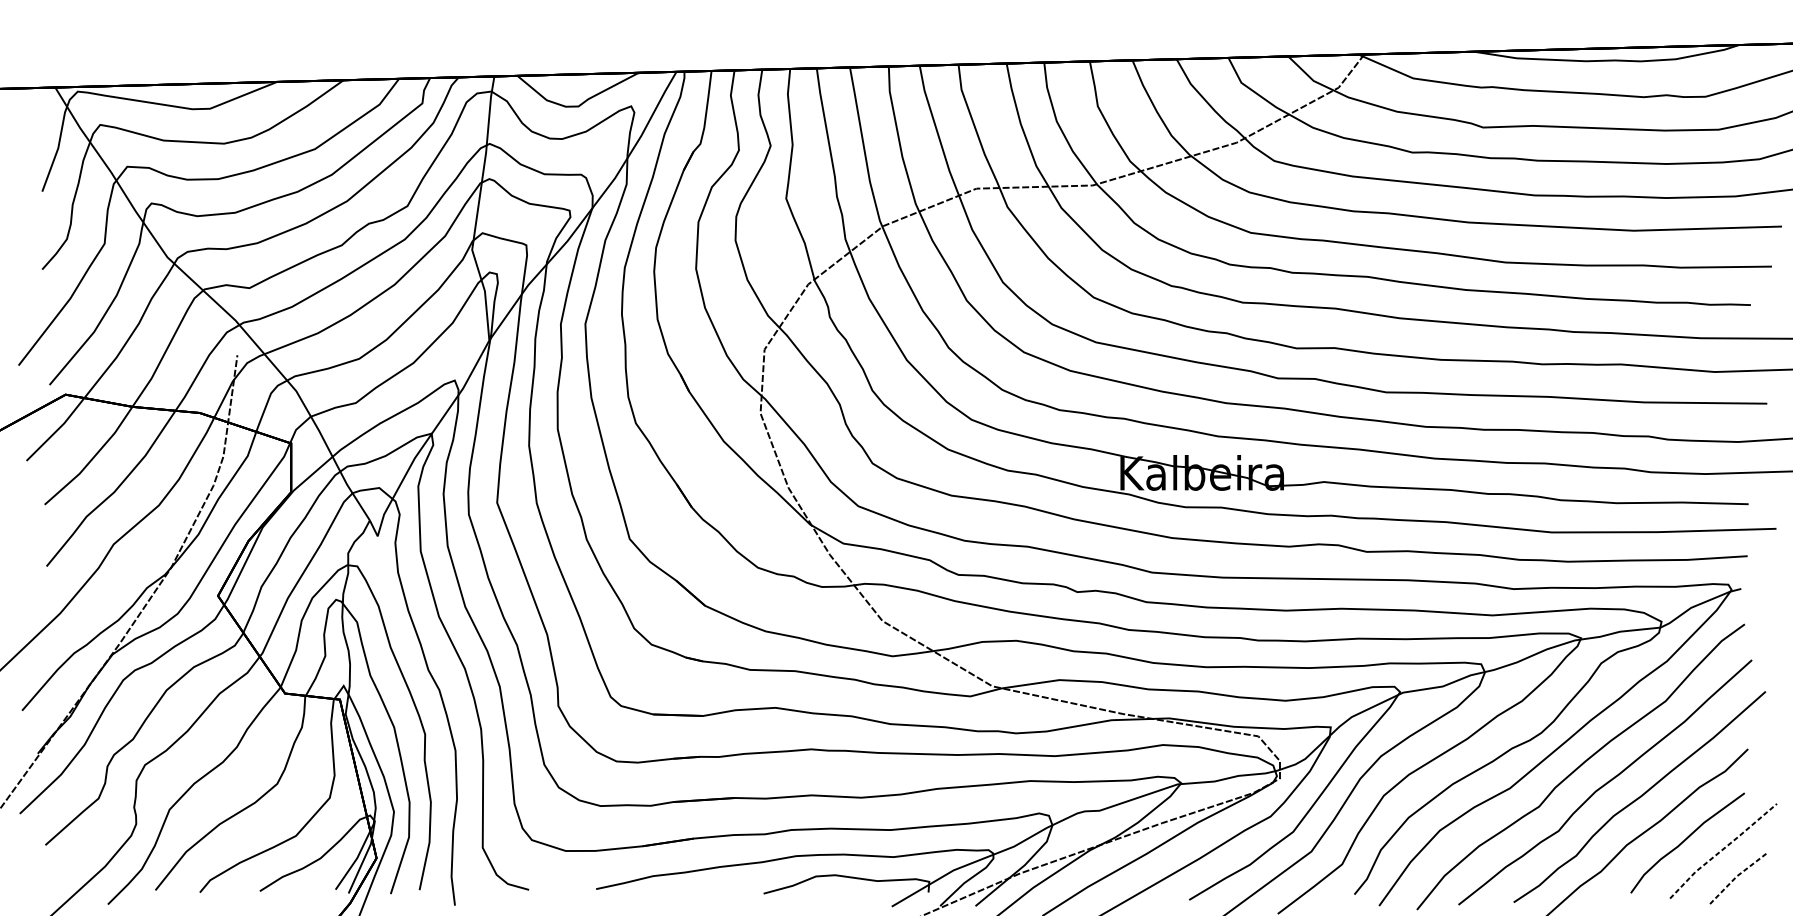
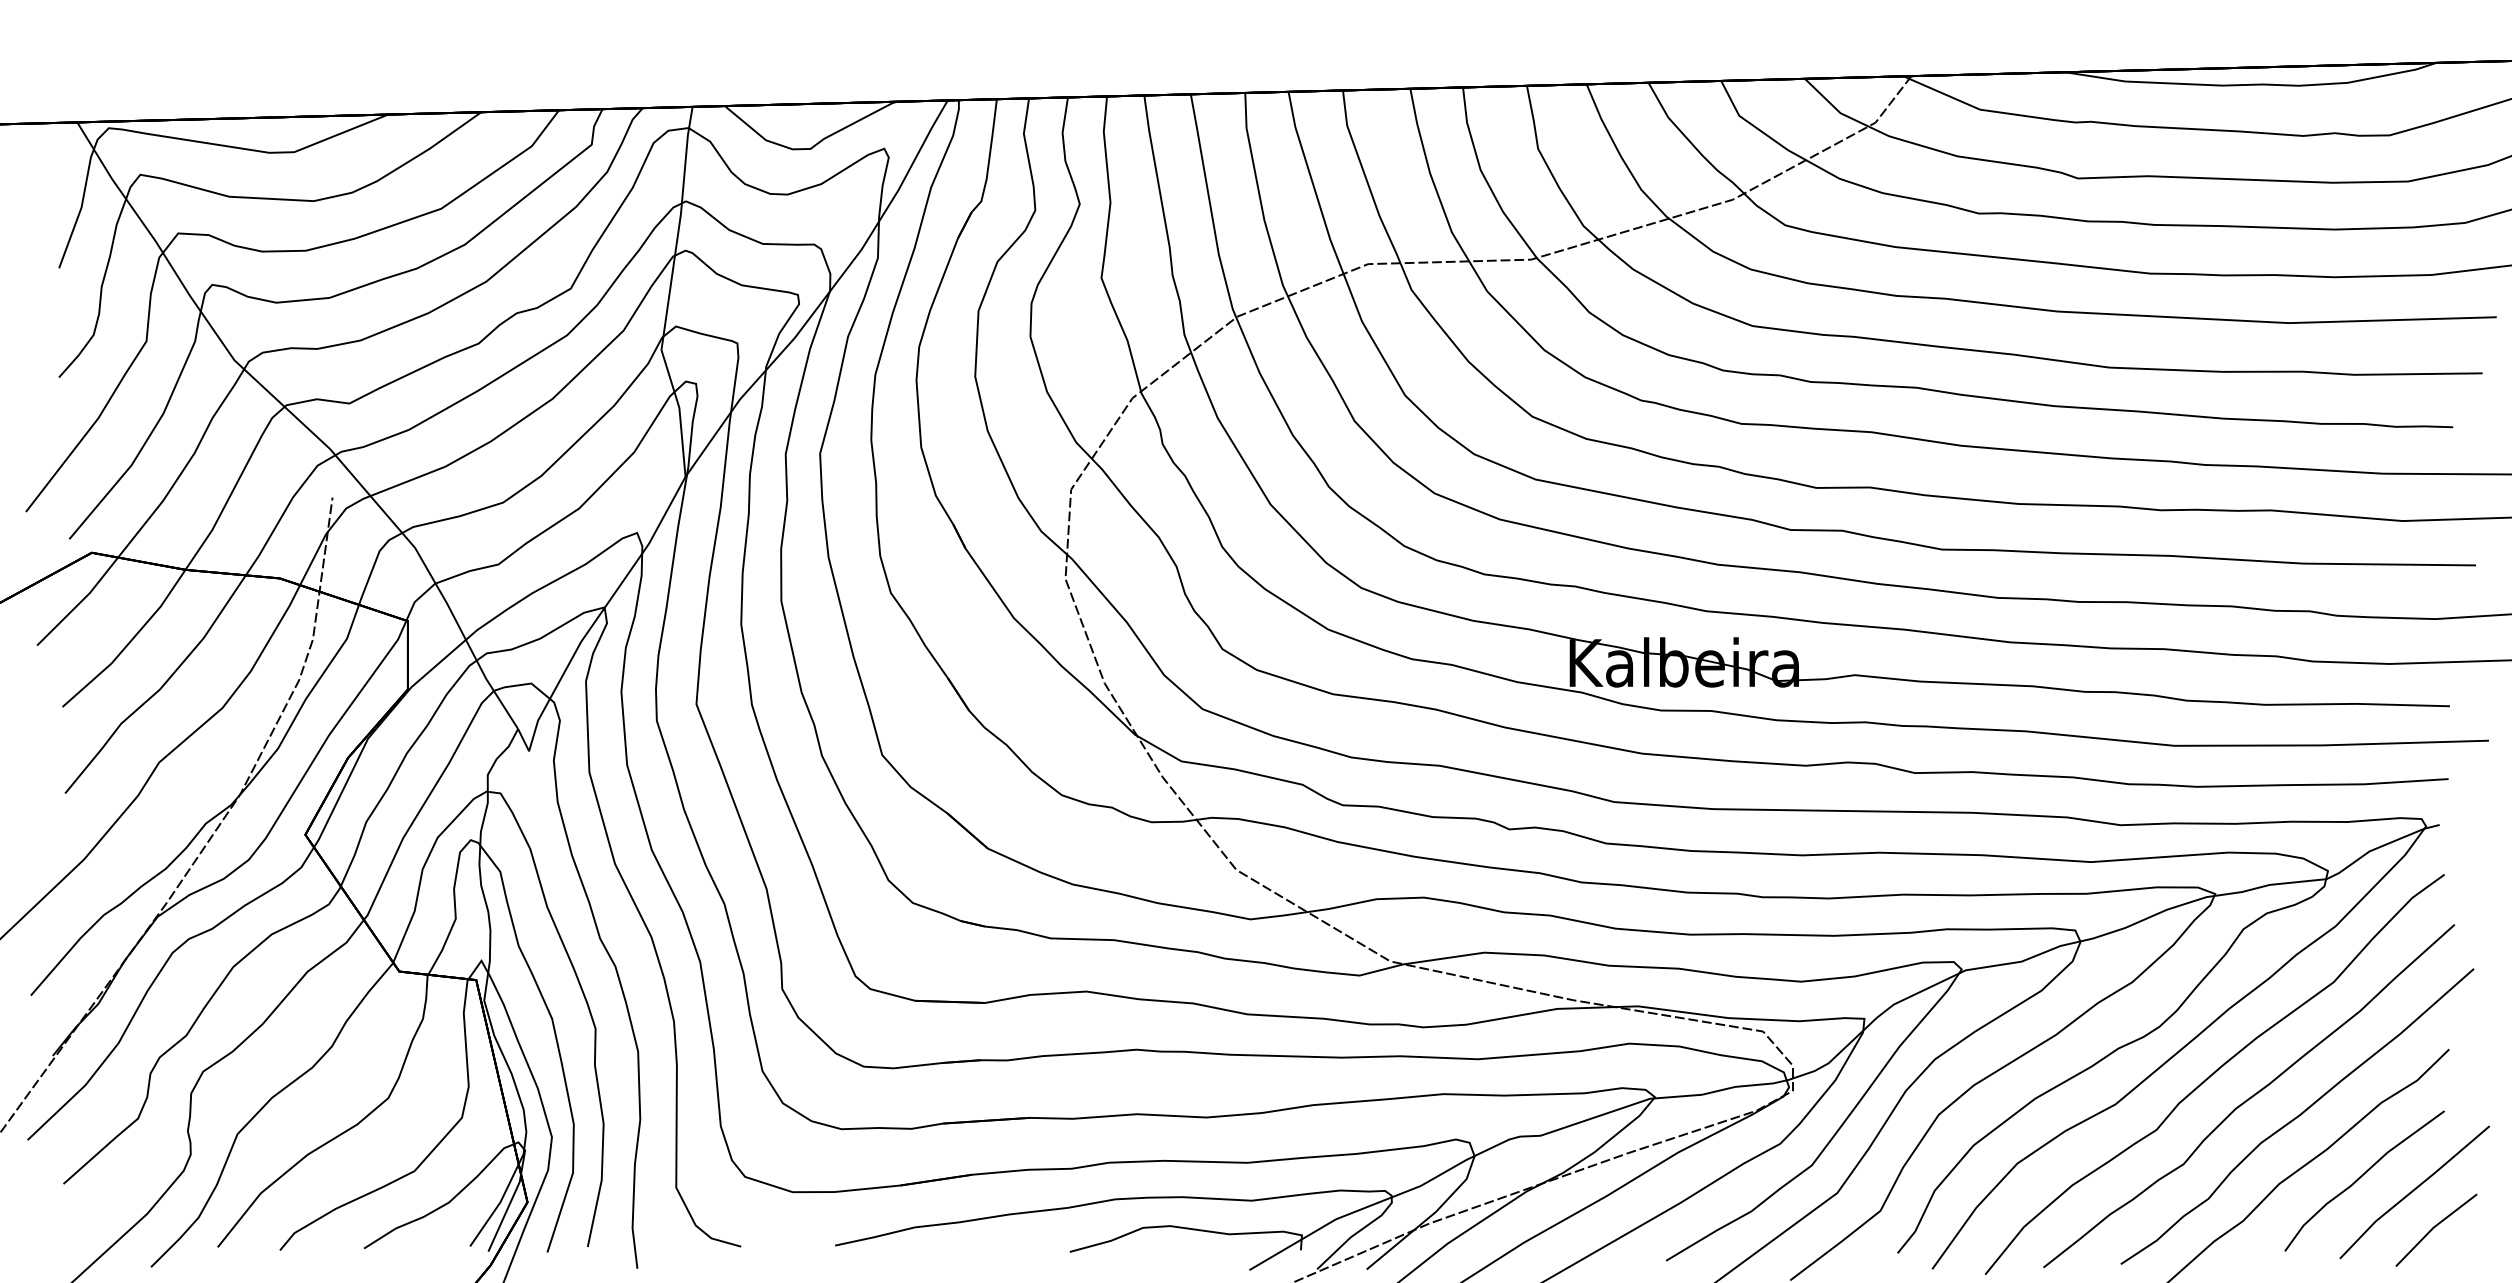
line: (1722, 849) -> (2413, 1190), dashed -> solid
line: (1736, 876) -> (2433, 1227), dashed -> solid

